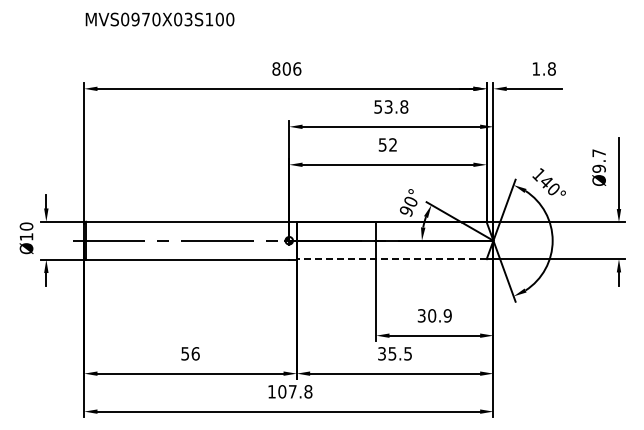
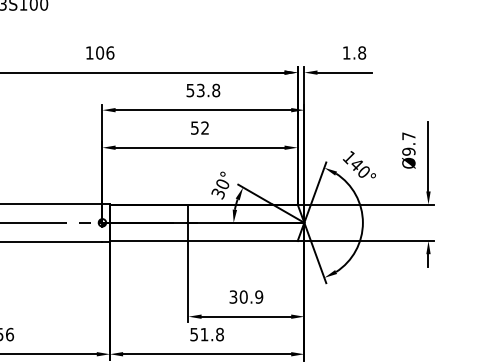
text: (276, 68) -> (89, 52), 806 -> 106
text: (405, 211) -> (217, 193), 90° -> 30°
line: (391, 259) -> (203, 241), dashed -> solid
text: (395, 353) -> (207, 334), 35.5 -> 51.8

